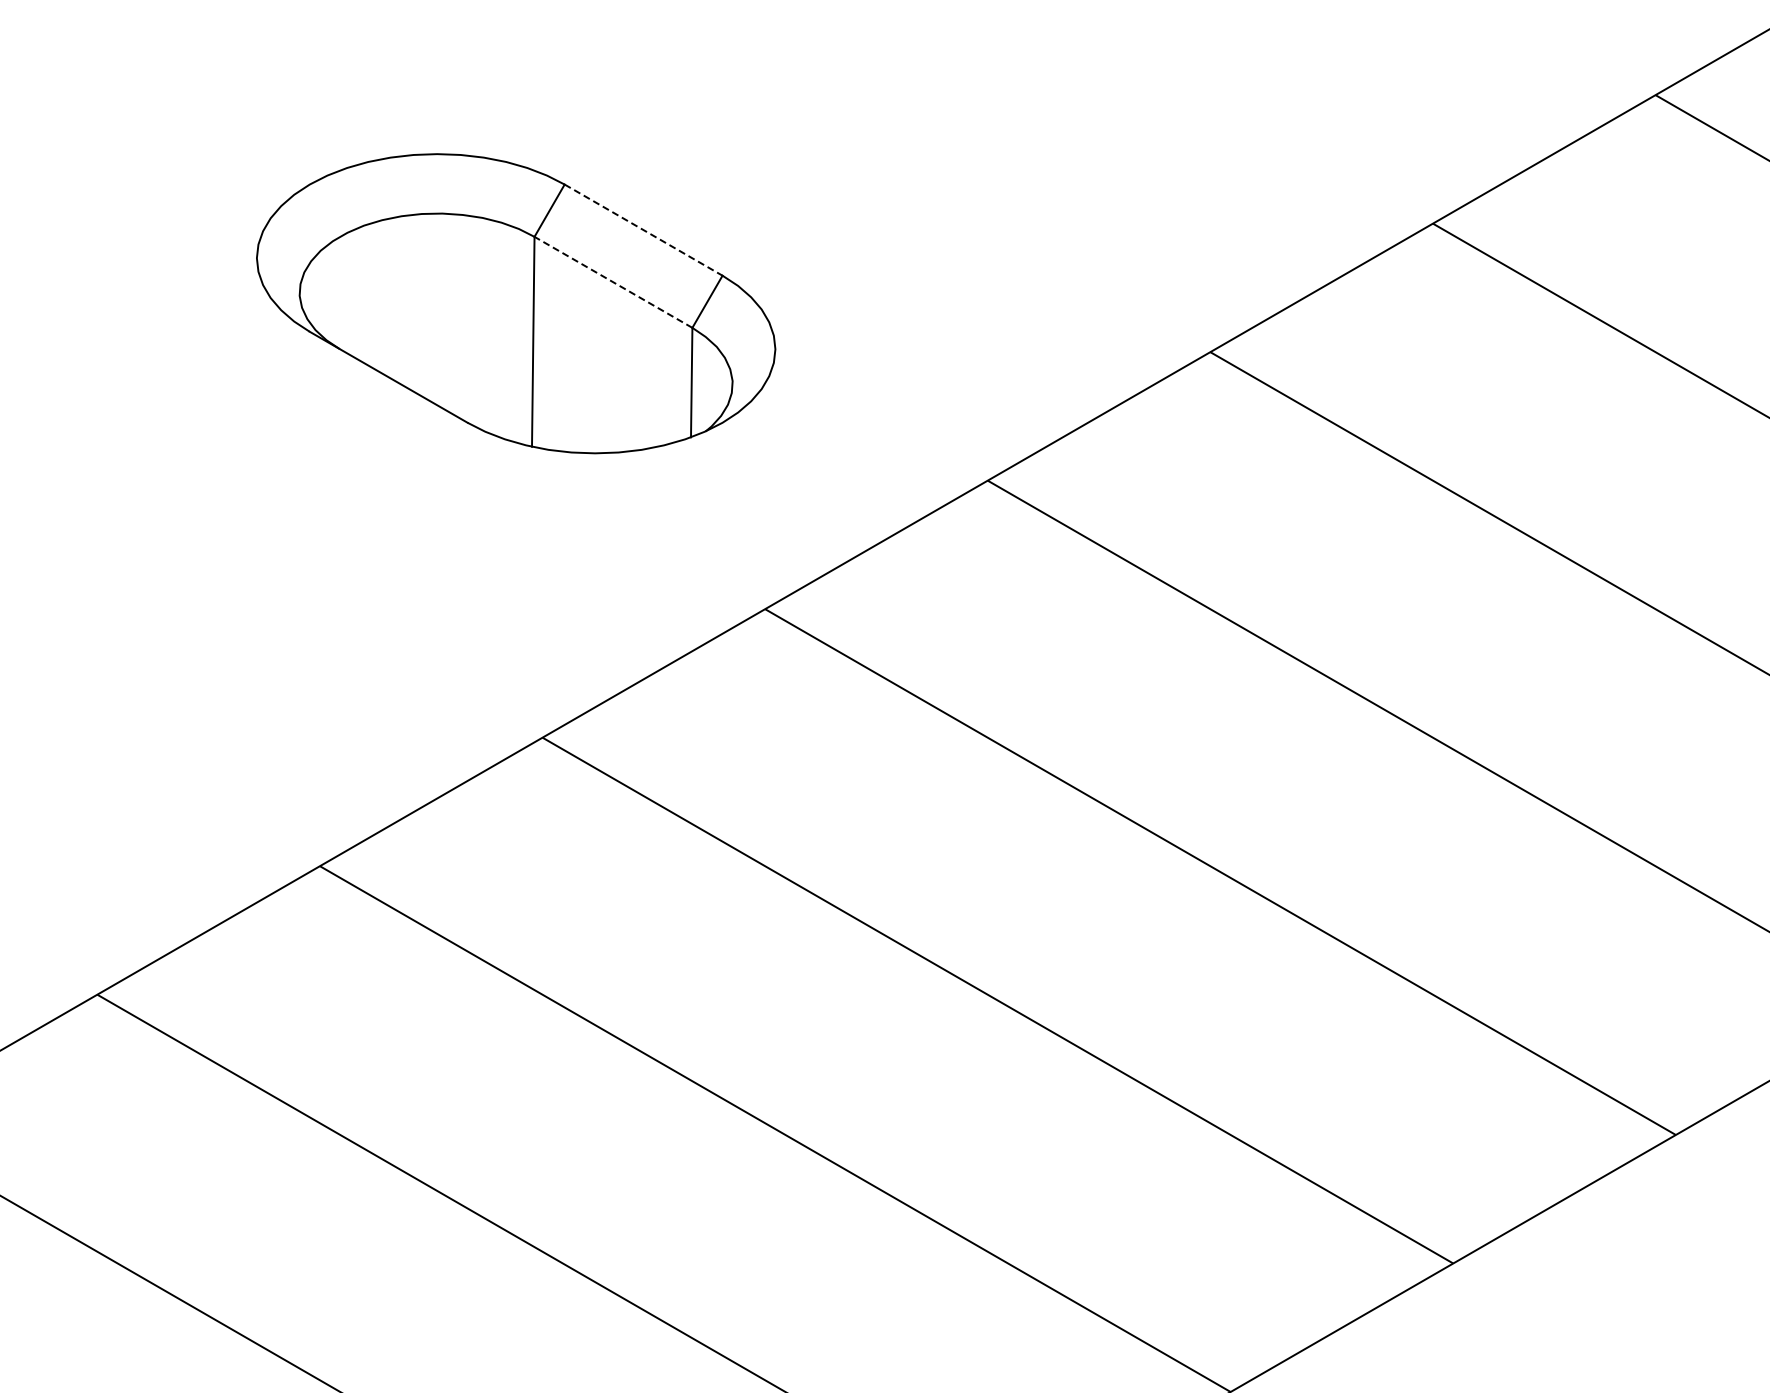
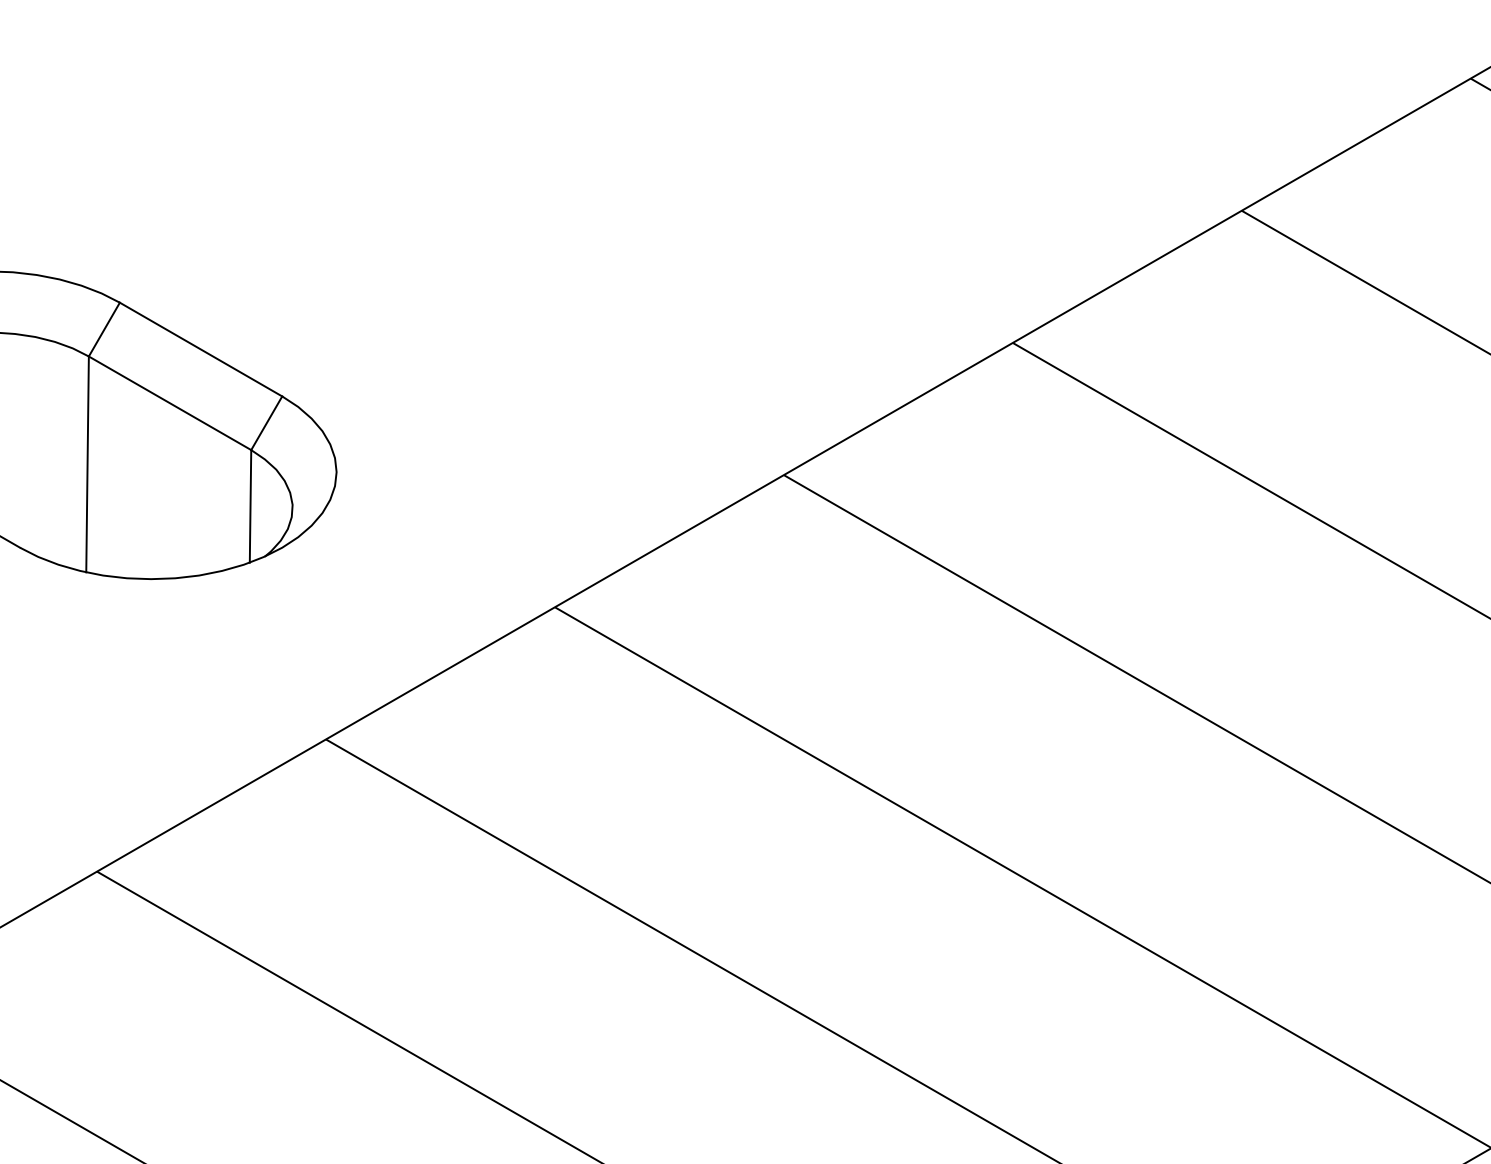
line: (644, 230) -> (201, 349), dashed -> solid
line: (613, 282) -> (170, 403), dashed -> solid

